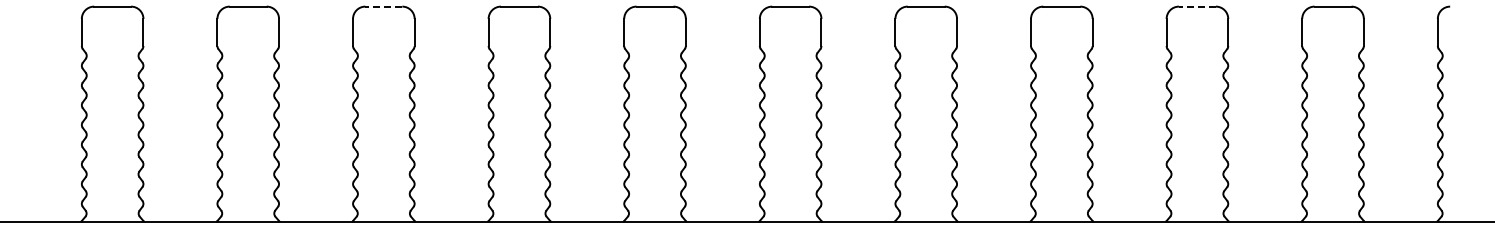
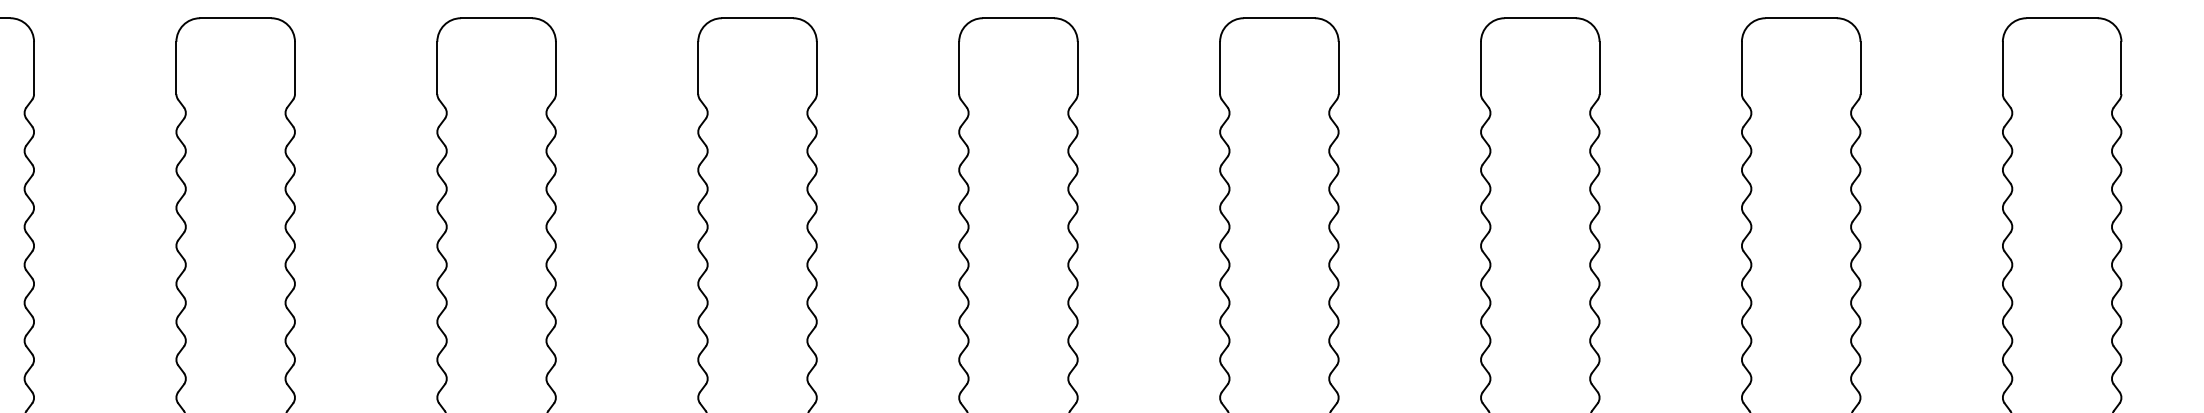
line: (383, 6) -> (495, 17), dashed -> solid
line: (1196, 6) -> (2060, 17), dashed -> solid

